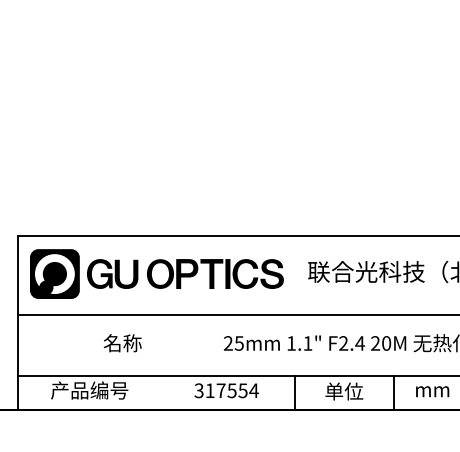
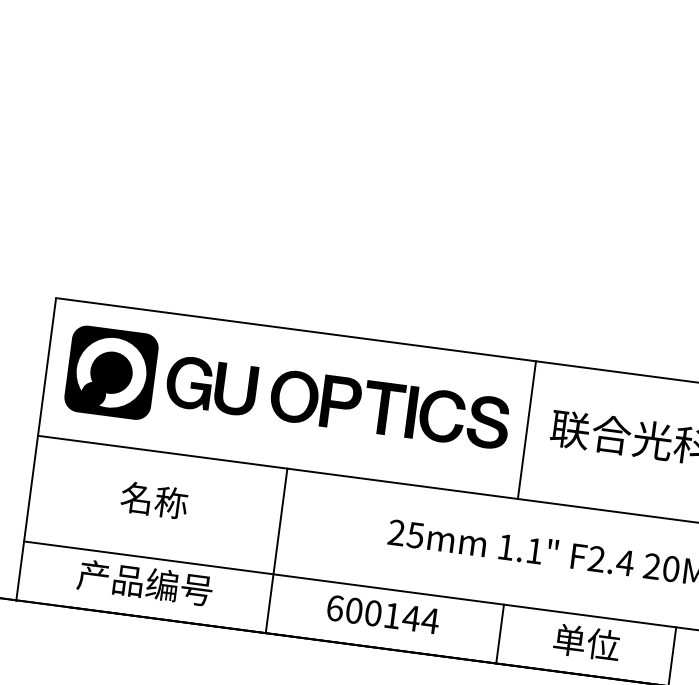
line: (294, 274) -> (527, 428), added
text: (122, 343) -> (153, 500), moved
line: (161, 362) -> (276, 550), added
text: (220, 390) -> (372, 612), 317554 -> 600144

